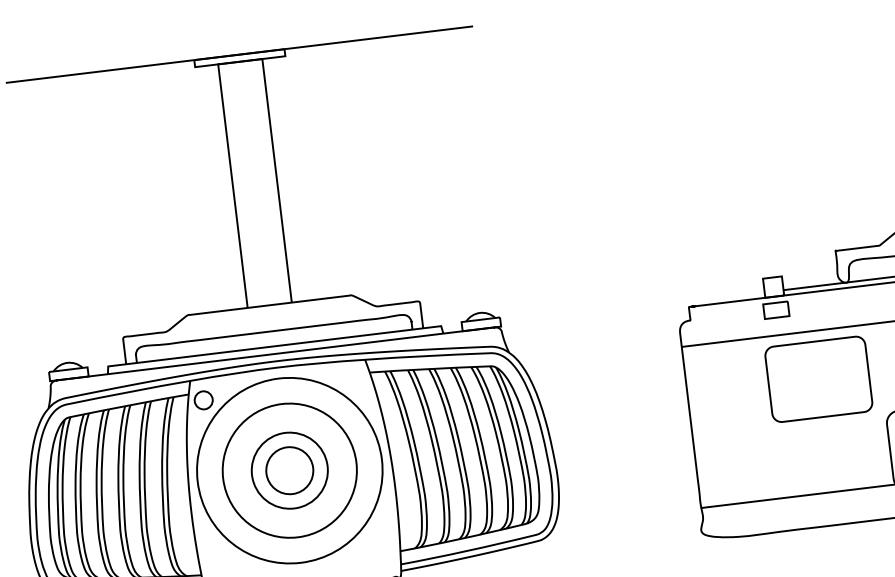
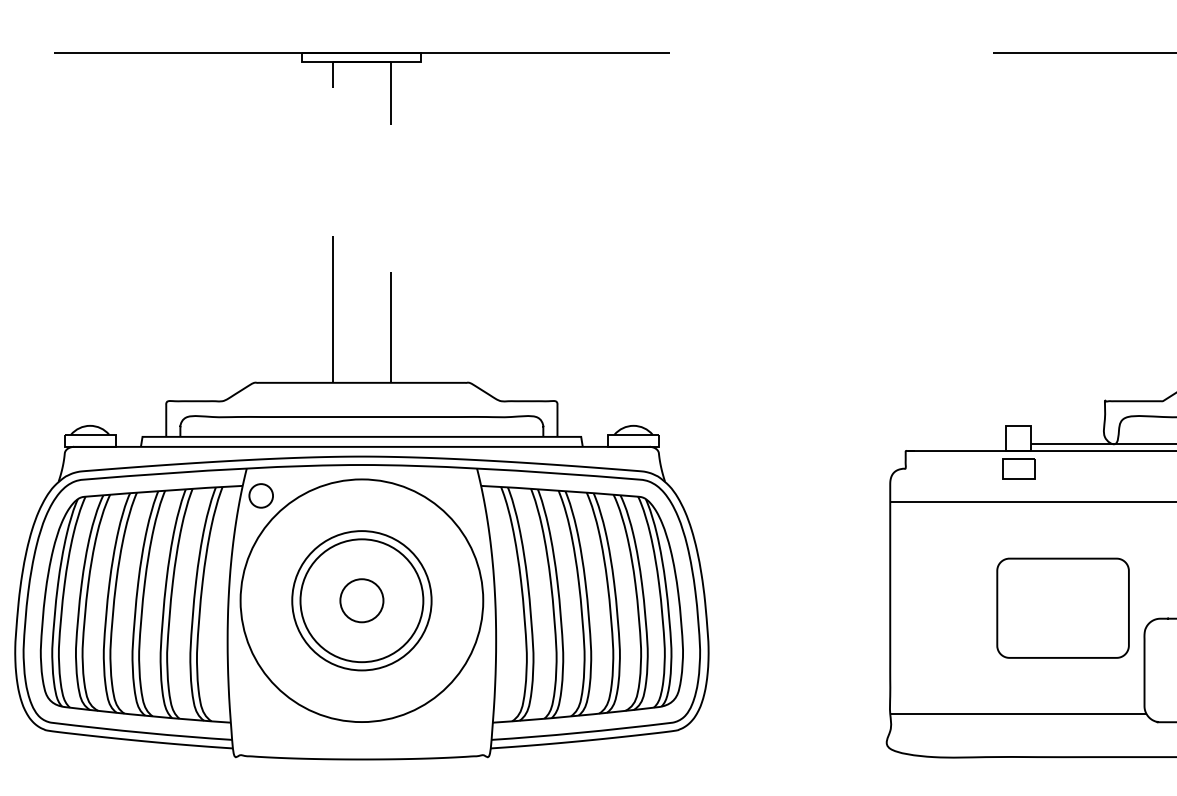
line: (240, 62) -> (362, 62), solid -> dashed
part: (818, 378) -> (1062, 607), moved
circle: (289, 470) -> (361, 600), size x0.7
circle: (289, 470) -> (361, 600), size x0.7
circle: (289, 470) -> (361, 600), size x1.4

